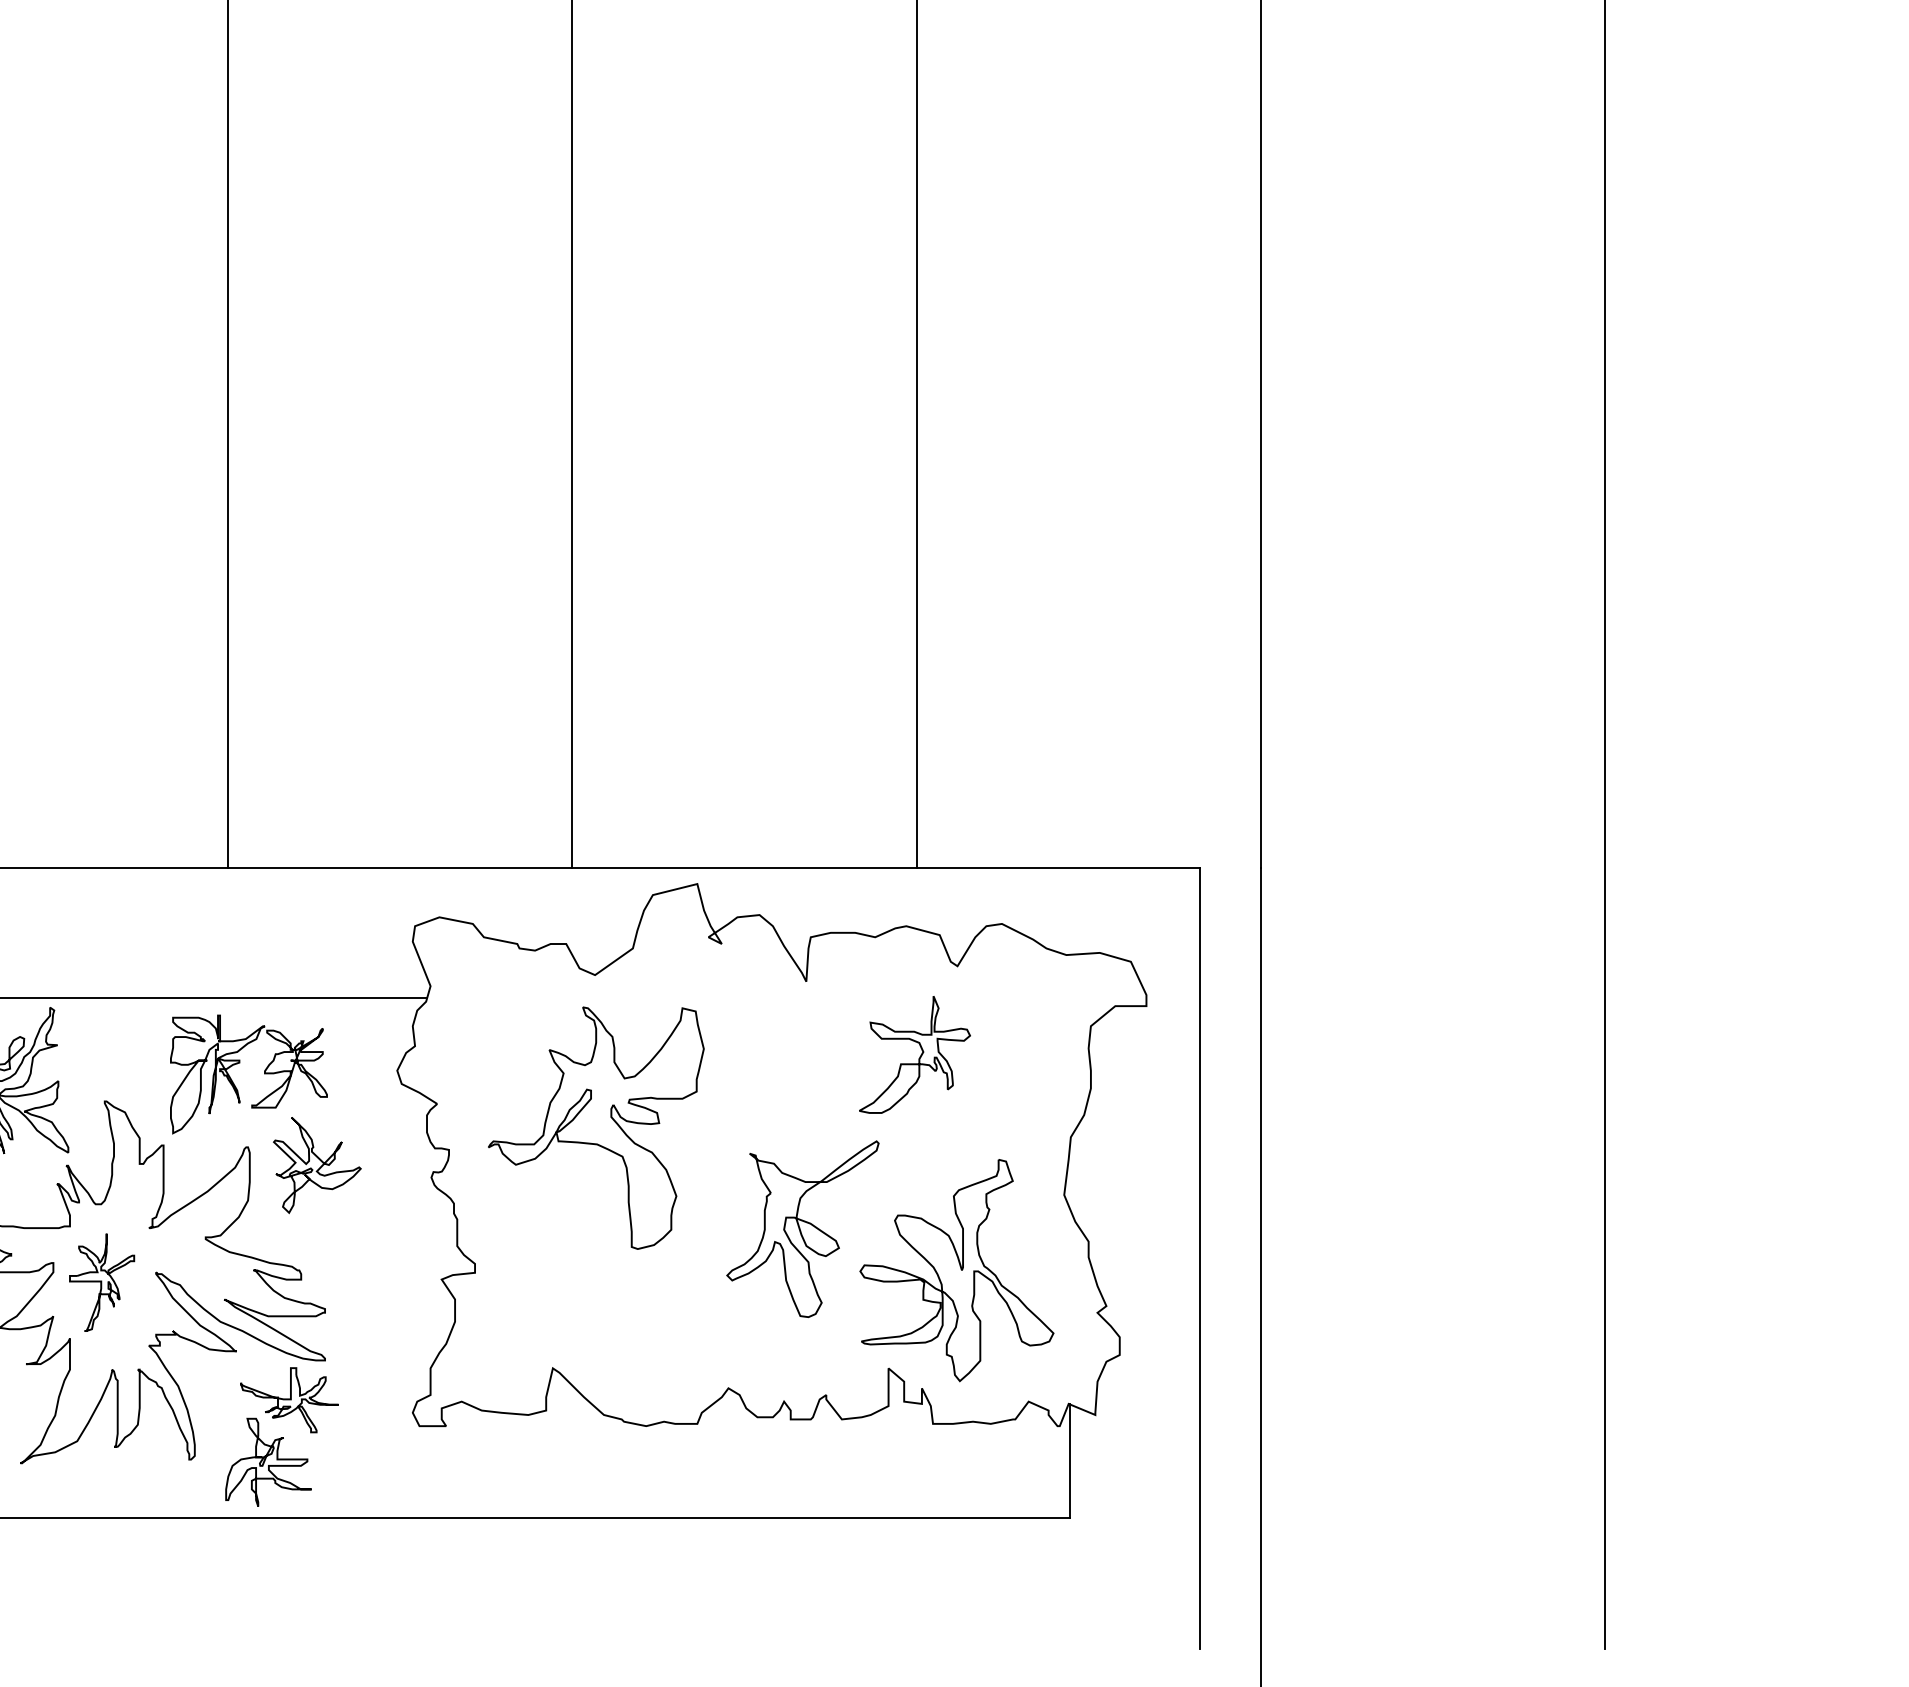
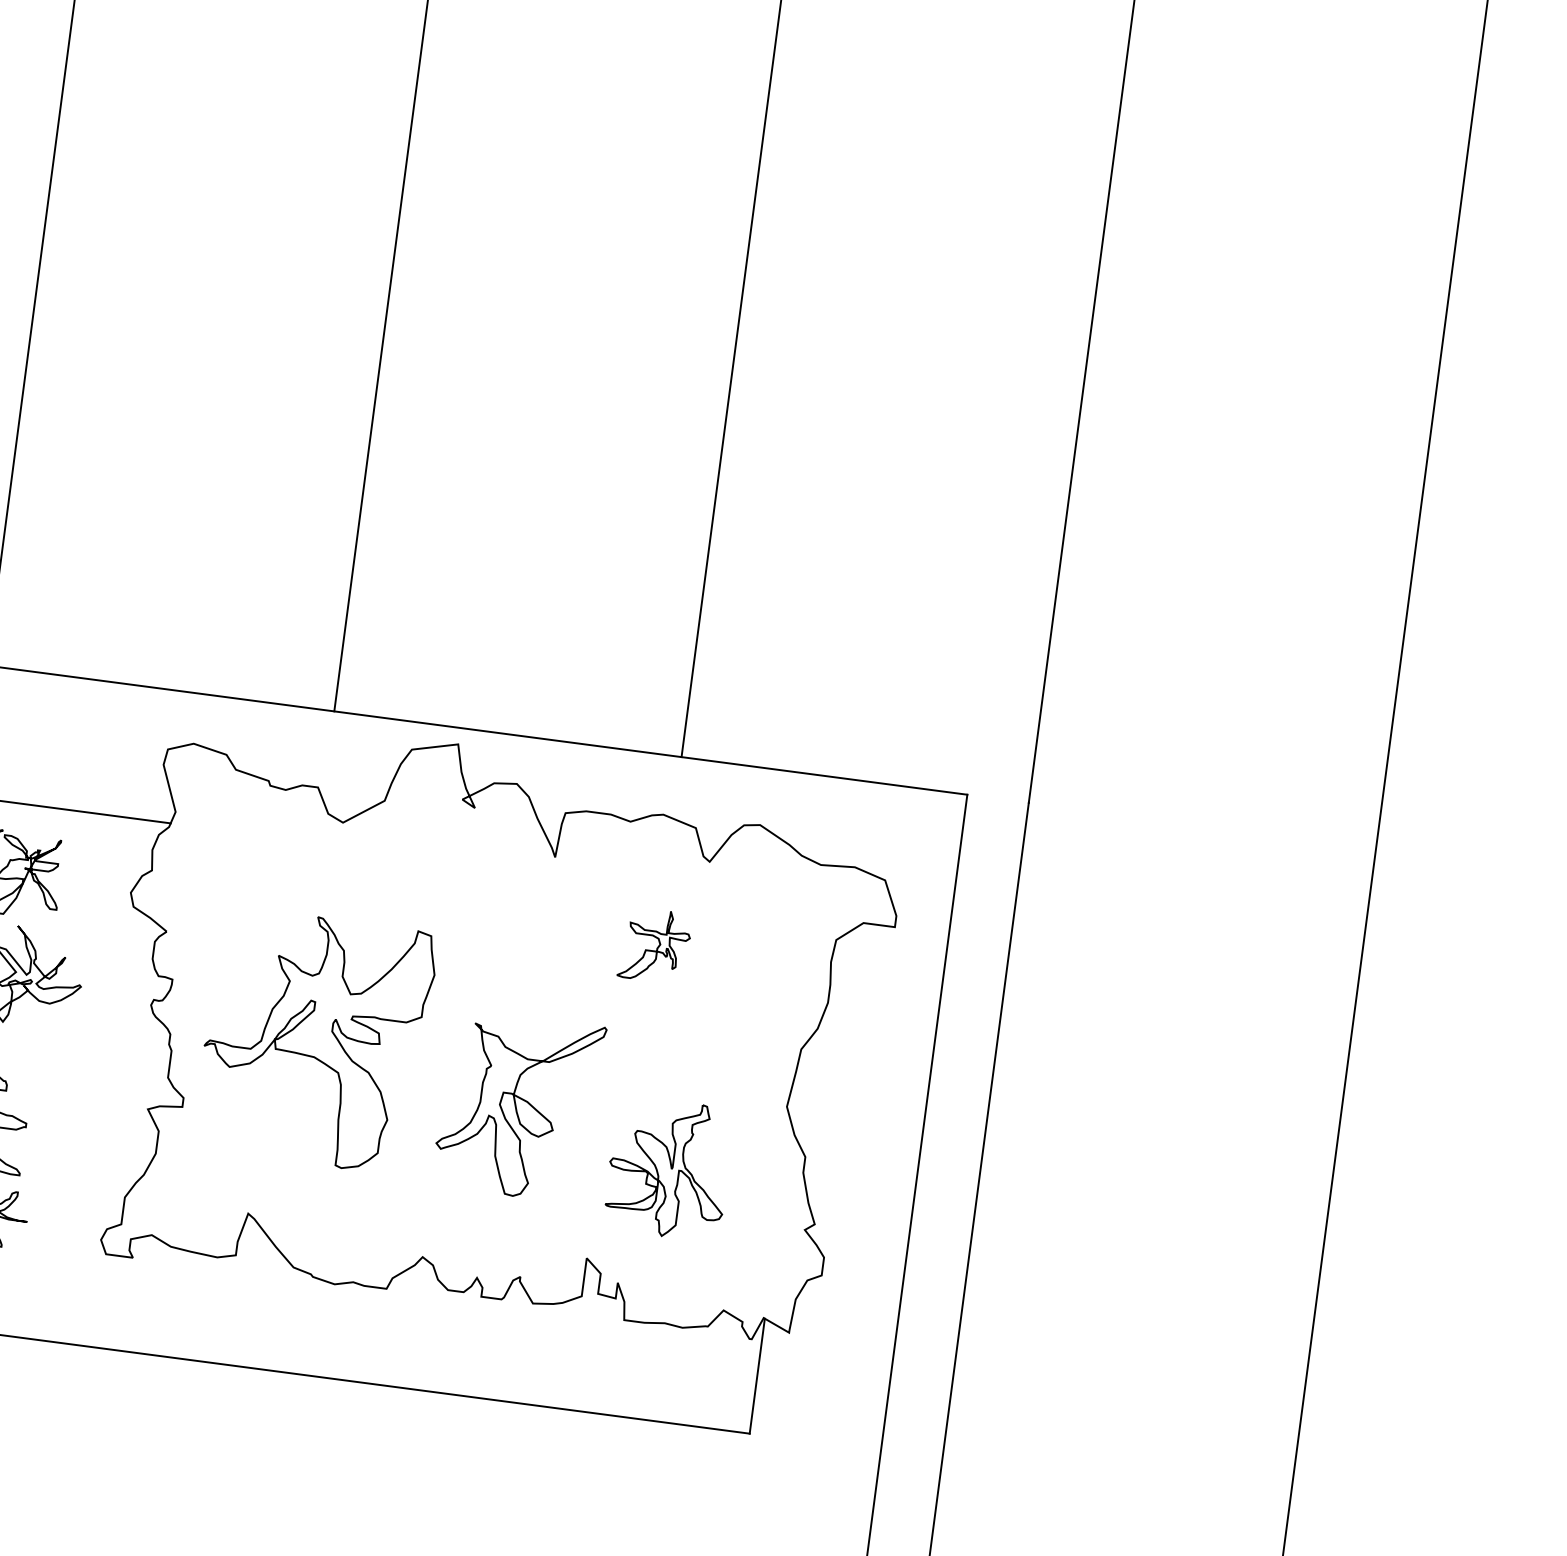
part: (914, 1054) -> (654, 945), size x0.6
part: (596, 1127) -> (315, 1040), moved
part: (956, 1270) -> (668, 1168), size x0.6

